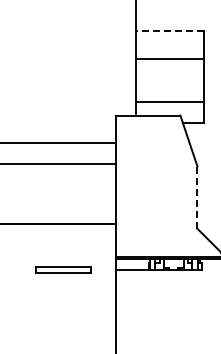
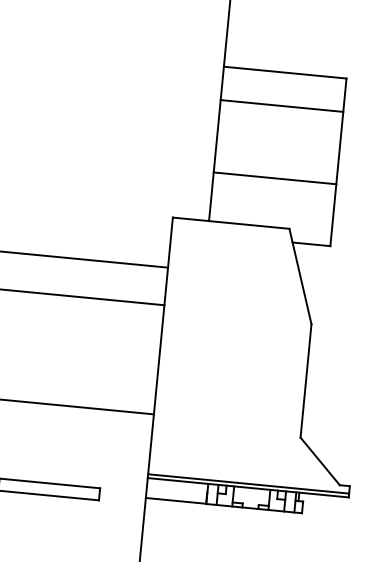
line: (169, 30) -> (284, 72), dashed -> solid
line: (169, 58) -> (281, 105), moved
line: (169, 101) -> (274, 177), moved
line: (197, 197) -> (306, 380), dashed -> solid

